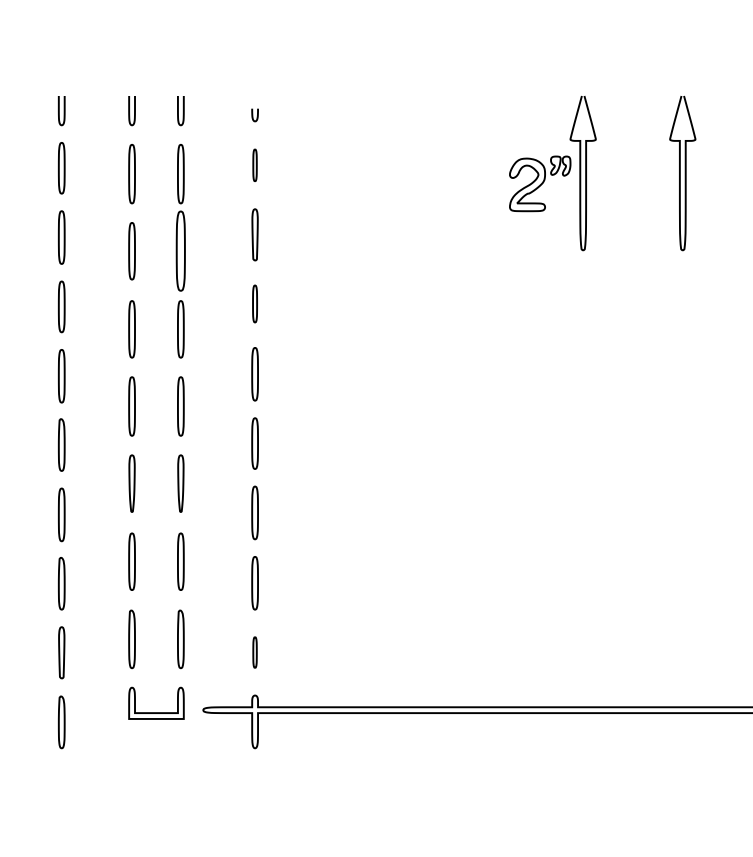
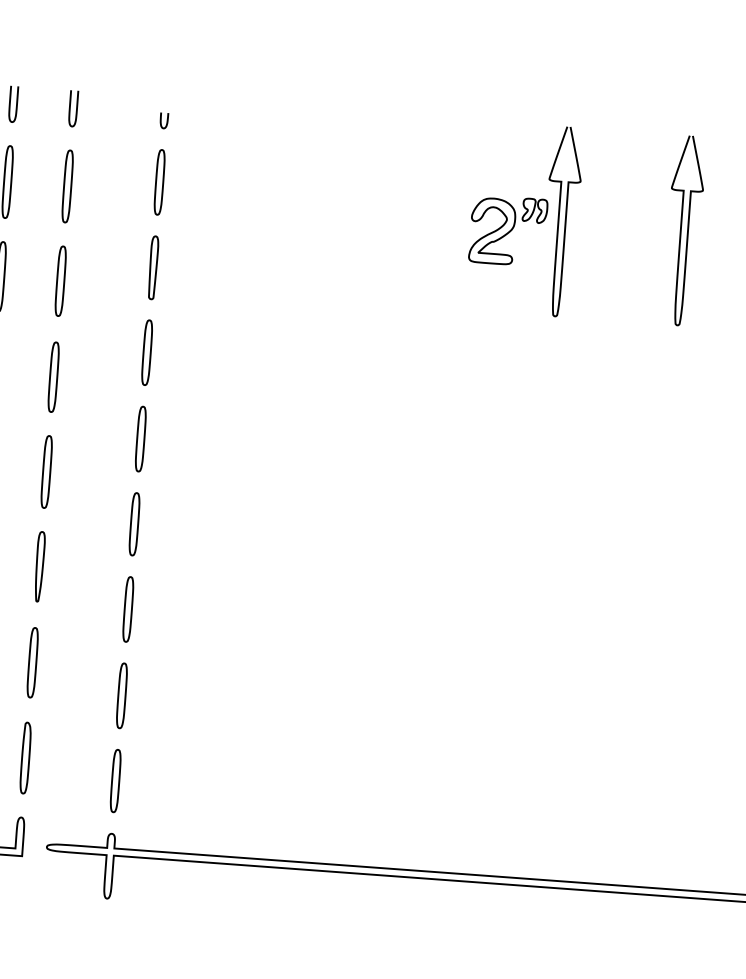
part: (254, 165) -> (158, 182), size x1.67
part: (180, 251) -> (60, 281), size x0.71
part: (254, 303) -> (146, 352), size x1.43
part: (254, 652) -> (114, 780), size x1.67

